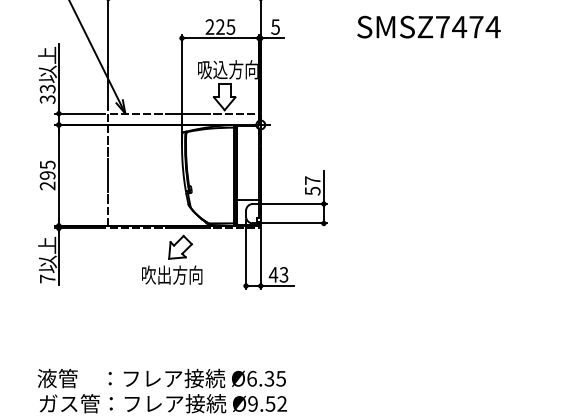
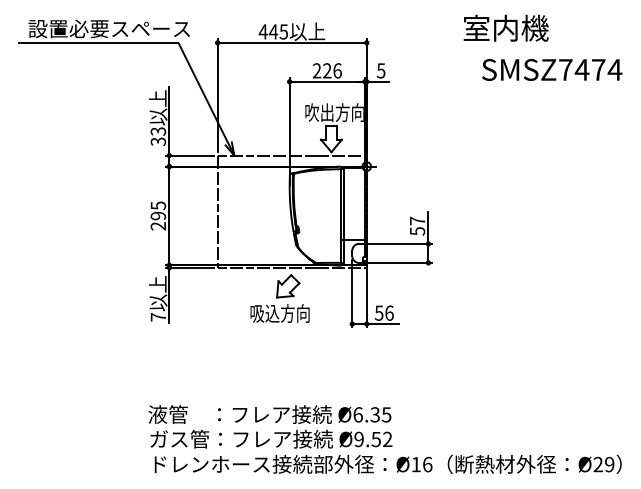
text: (230, 26) -> (337, 70), 225 -> 226
text: (429, 26) -> (552, 69), moved
text: (212, 69) -> (319, 112), 吸込方向 -> 吹出方向
text: (277, 274) -> (383, 312), 43 -> 56
text: (156, 275) -> (264, 313), 吹出方向 -> 吸込方向

